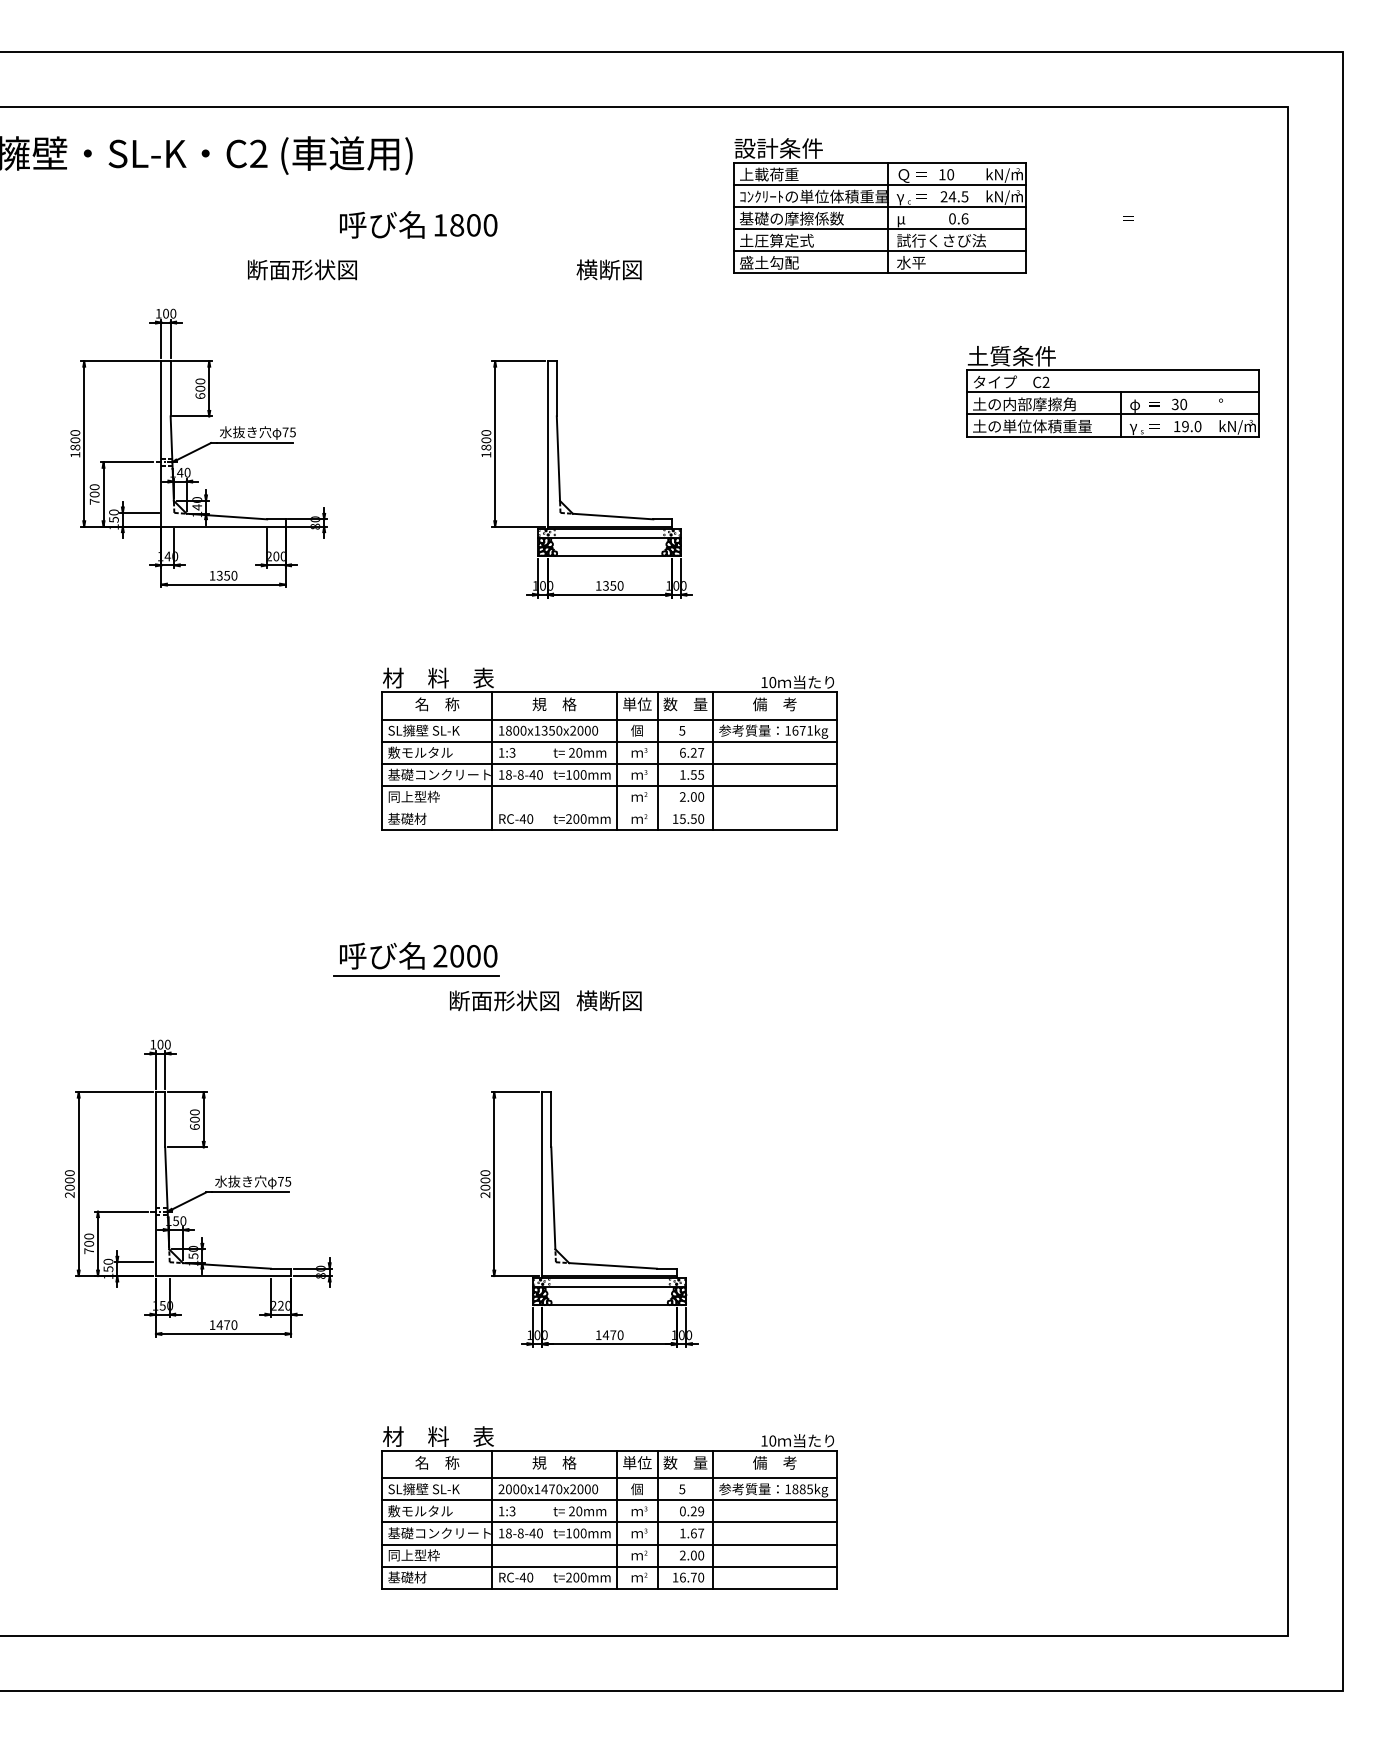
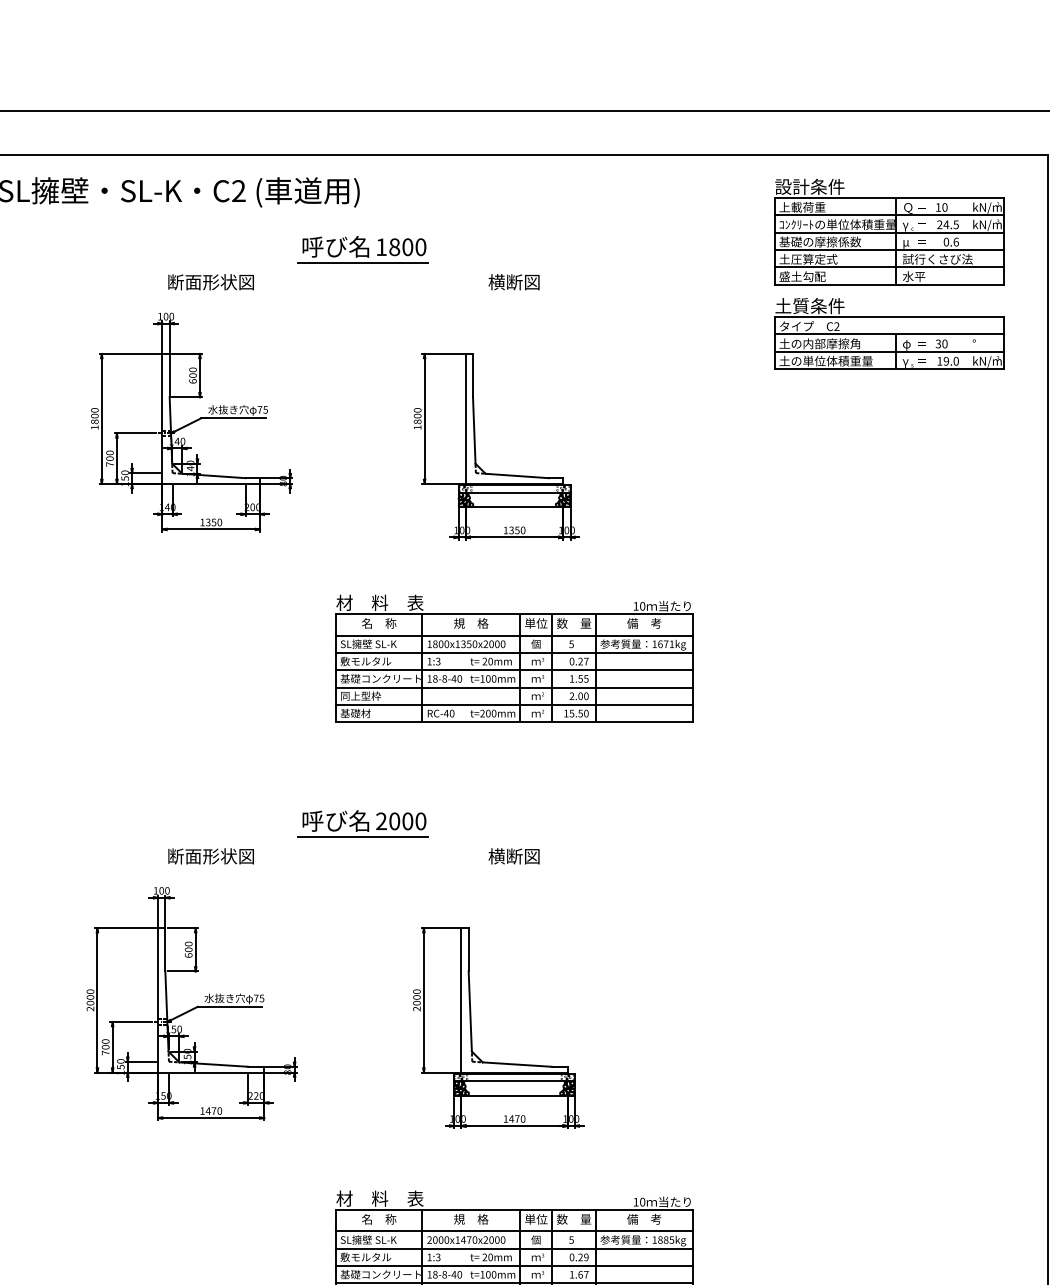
part: (879, 205) -> (889, 231), moved
line: (416, 245) -> (362, 263), added
text: (302, 269) -> (211, 281), moved
part: (1112, 391) -> (889, 333), moved
text: (682, 752) -> (571, 661), 6.27 -> 0.27
line: (609, 808) -> (514, 705), added
text: (504, 1000) -> (211, 856), moved

